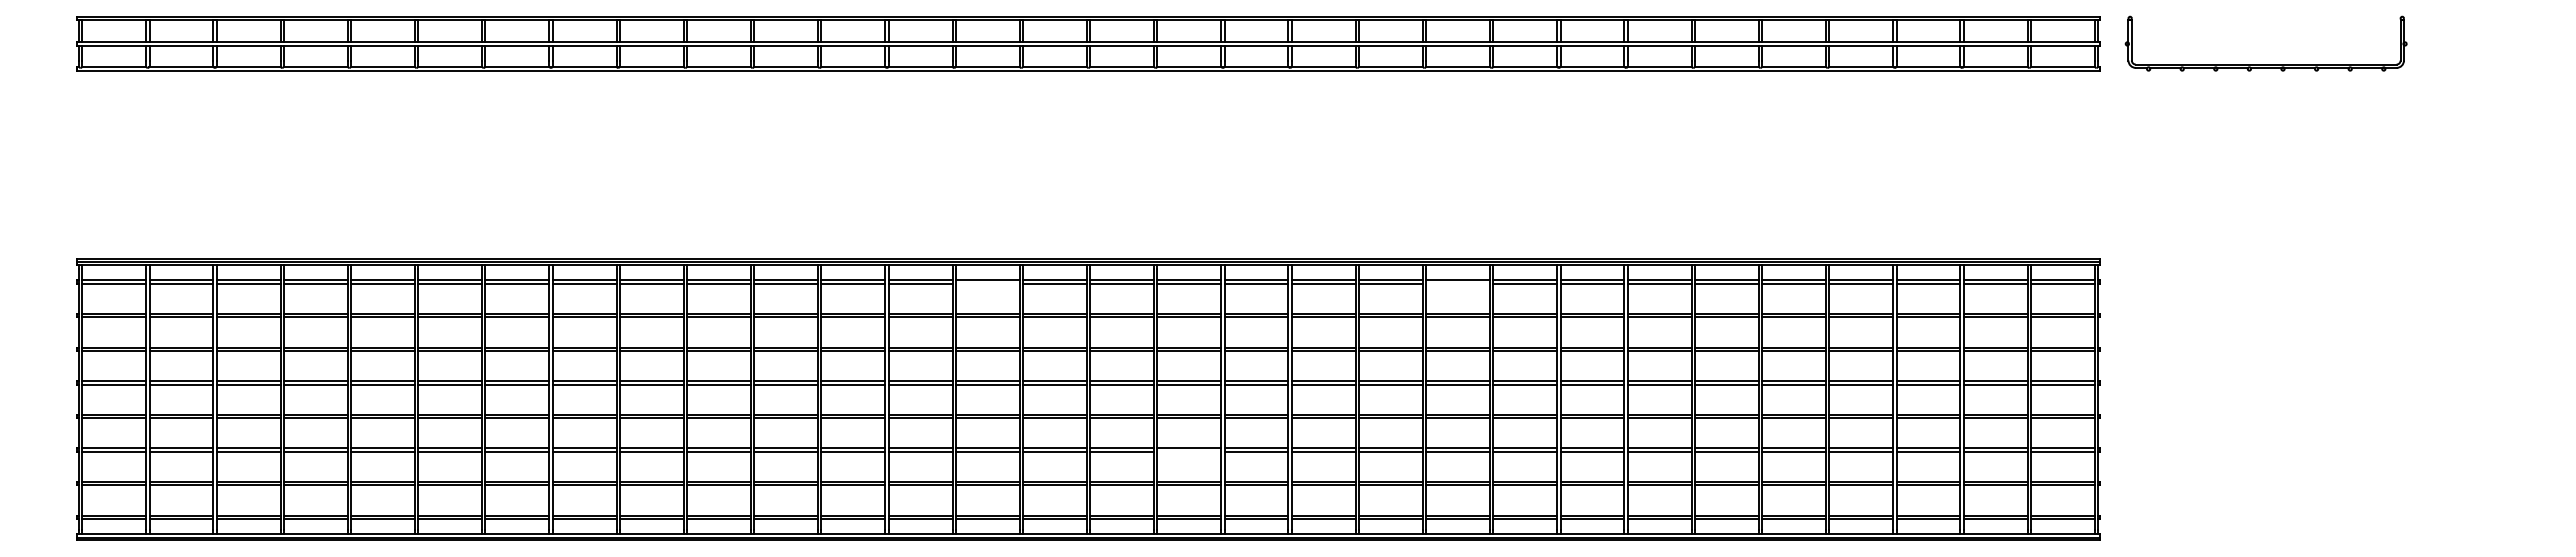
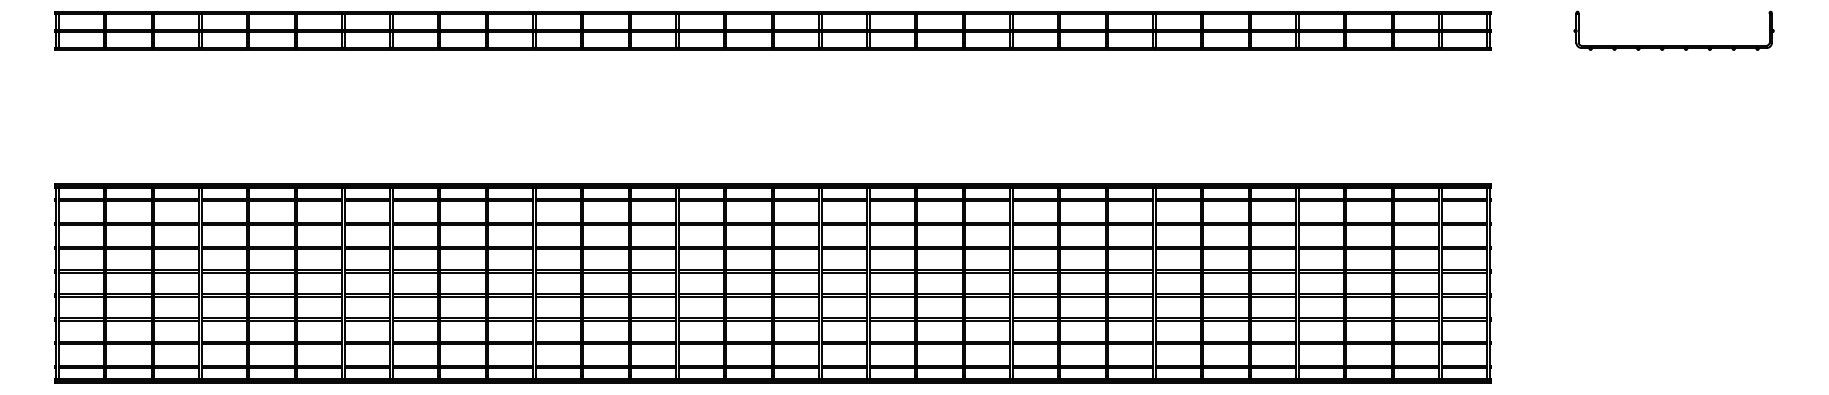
part: (2265, 64) -> (1673, 45), moved
line: (987, 283) -> (701, 201), added
line: (1458, 283) -> (1035, 201), added
line: (1189, 451) -> (844, 320), added

